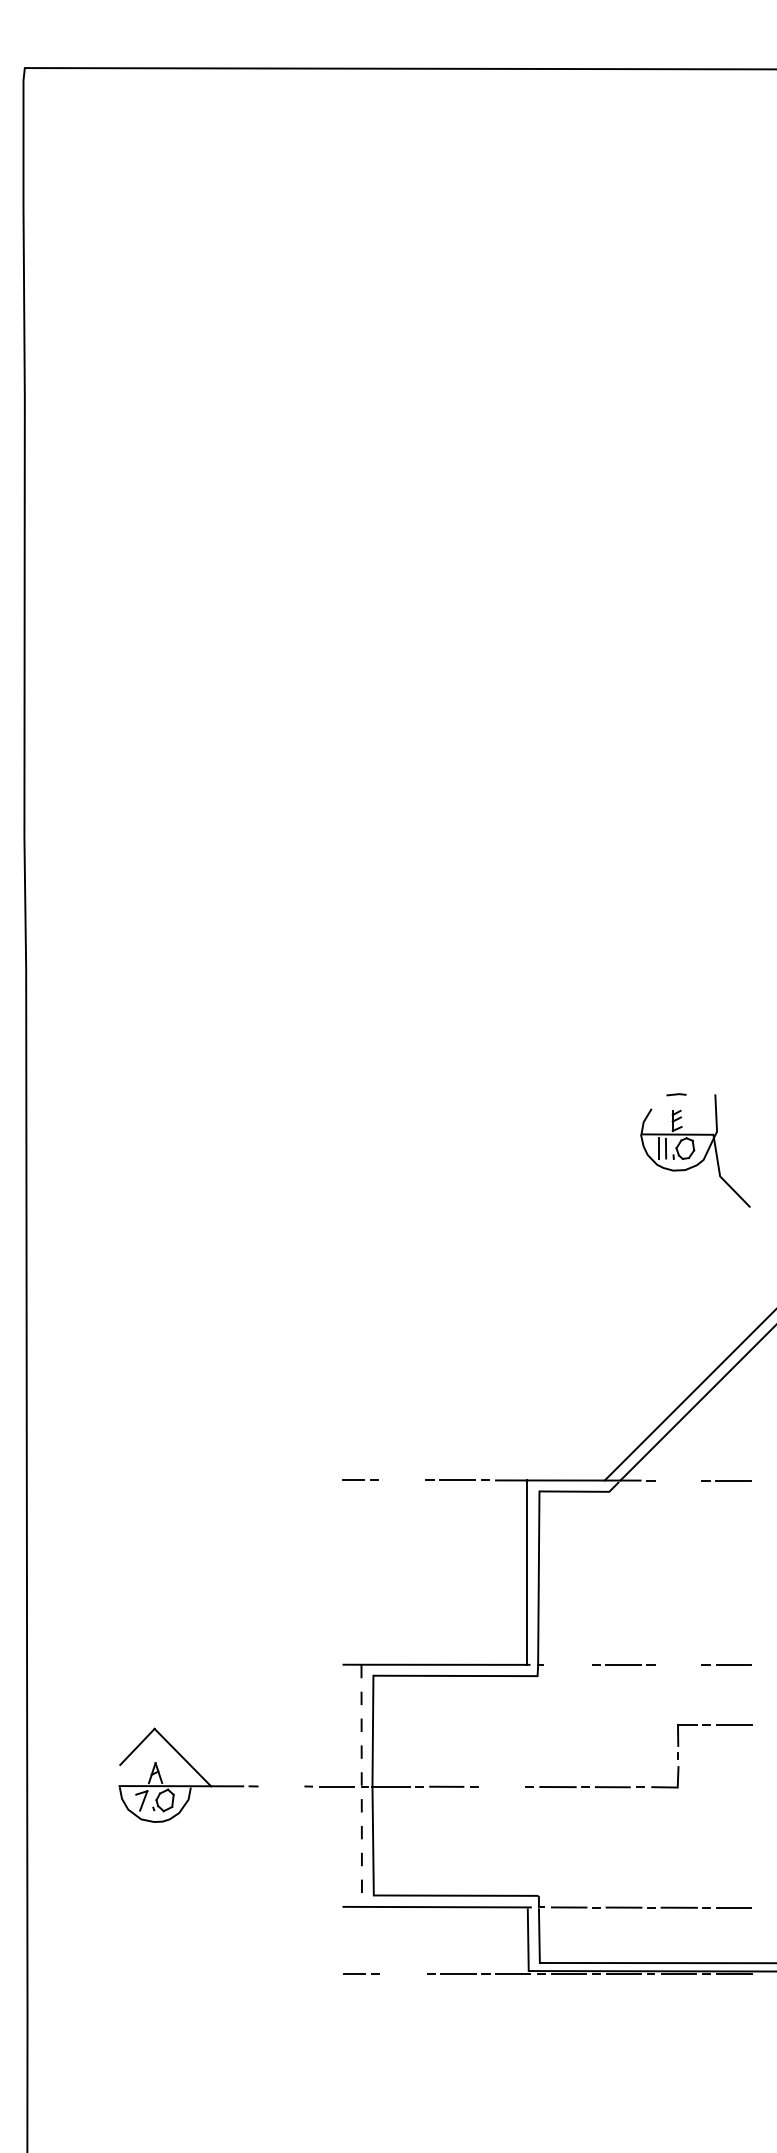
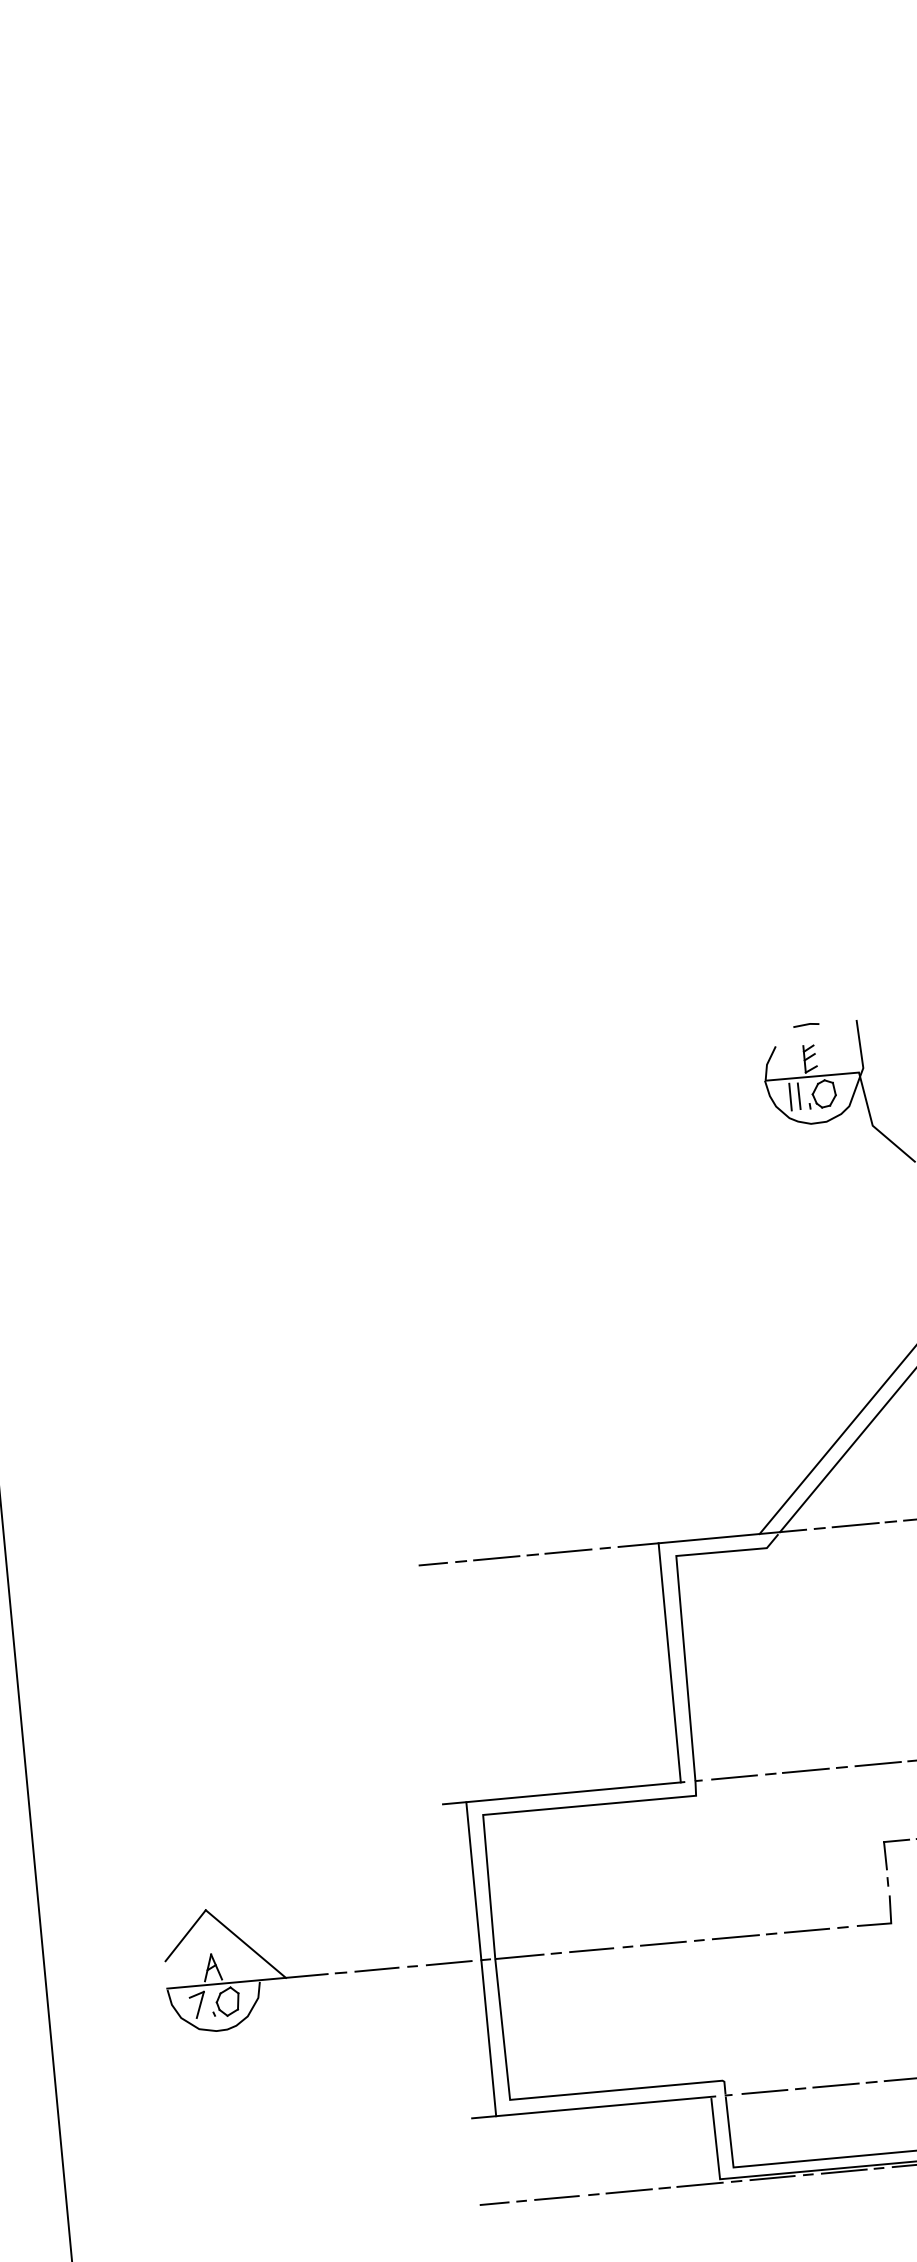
line: (401, 1480) -> (496, 1558), added
line: (678, 1480) -> (855, 1525), added
line: (568, 1664) -> (734, 1776), added
line: (678, 1664) -> (877, 1763), added
line: (280, 1786) -> (375, 1969), added
line: (361, 1786) -> (481, 1960), dashed -> solid
line: (501, 1786) -> (662, 1943), added
line: (402, 1973) -> (556, 2197), added

